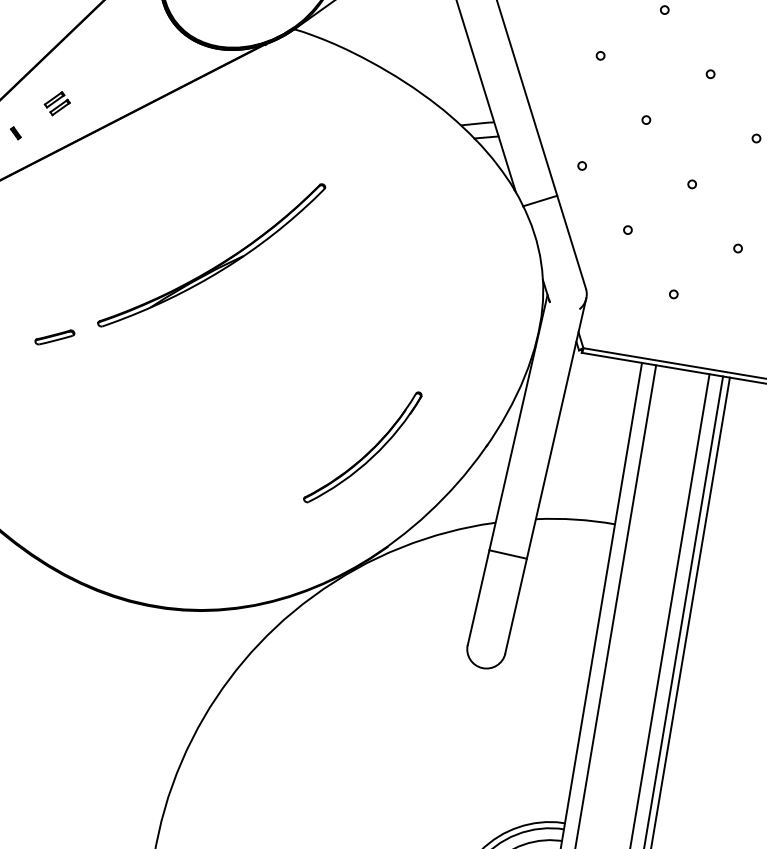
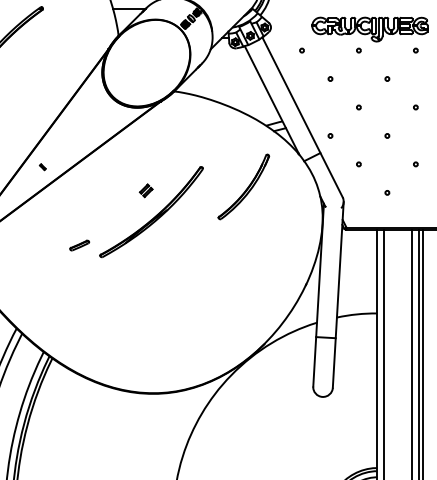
part: (56, 102) -> (145, 190), moved
part: (54, 337) -> (79, 245), moved
part: (362, 446) -> (243, 186), moved

